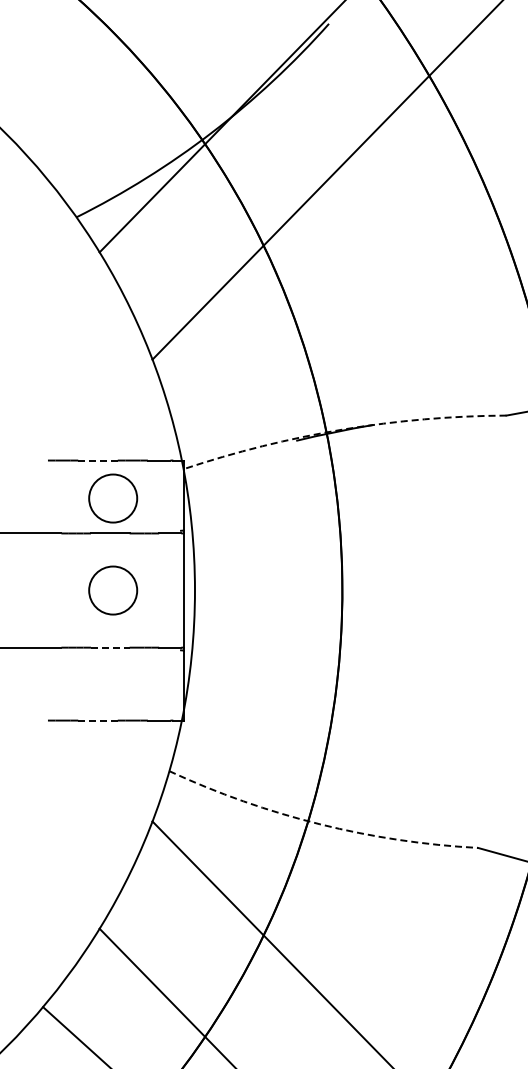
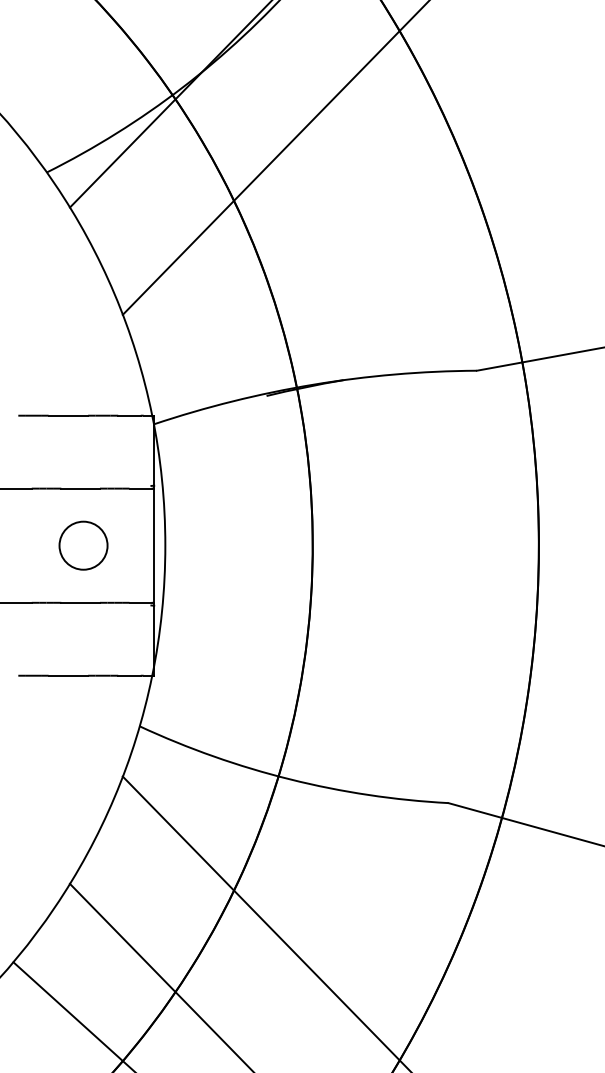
arc: (343, 429) -> (313, 384), dashed -> solid
line: (98, 460) -> (68, 415), dashed -> solid
circle: (113, 498) -> (83, 453), removed
line: (111, 647) -> (81, 602), dashed -> solid
line: (98, 720) -> (68, 675), dashed -> solid
arc: (320, 824) -> (290, 779), dashed -> solid

